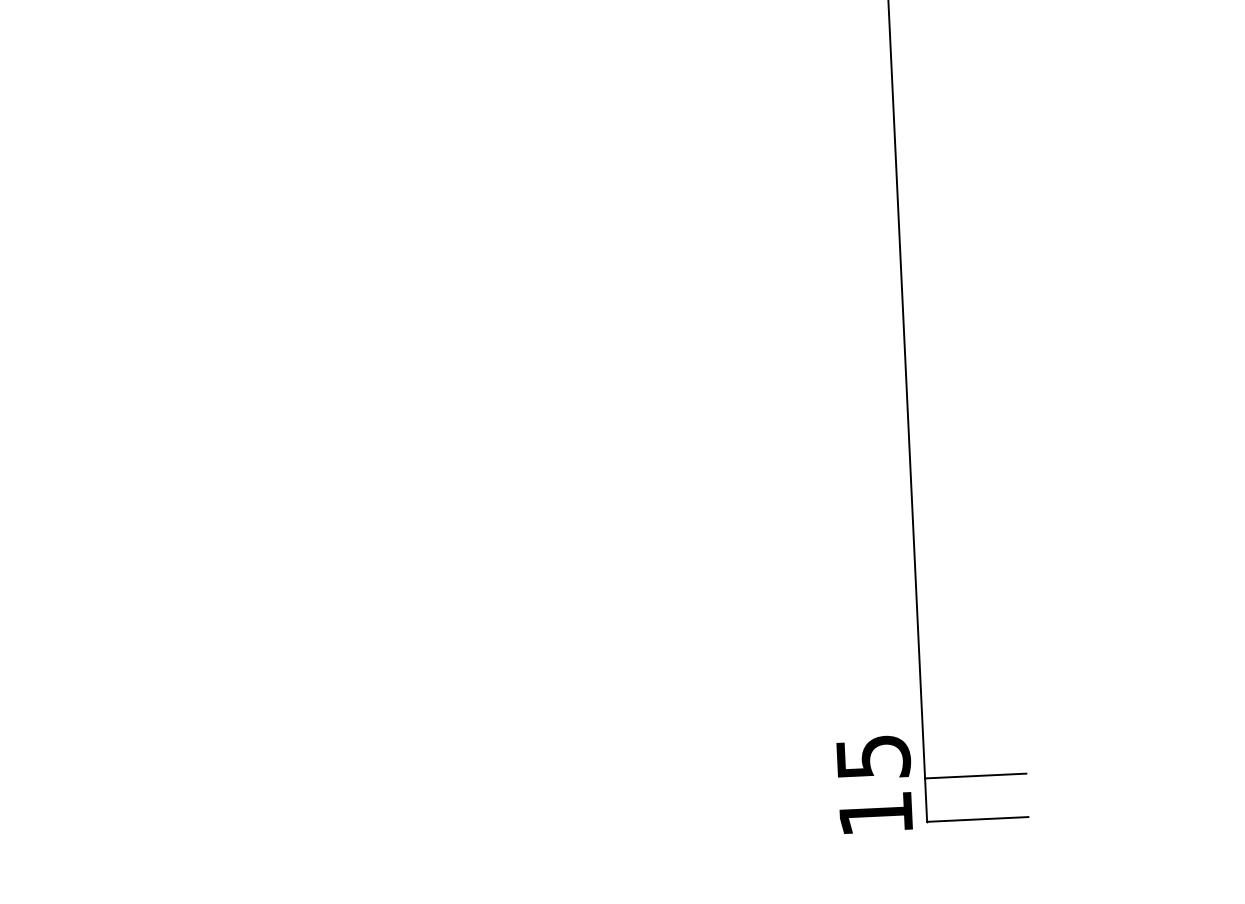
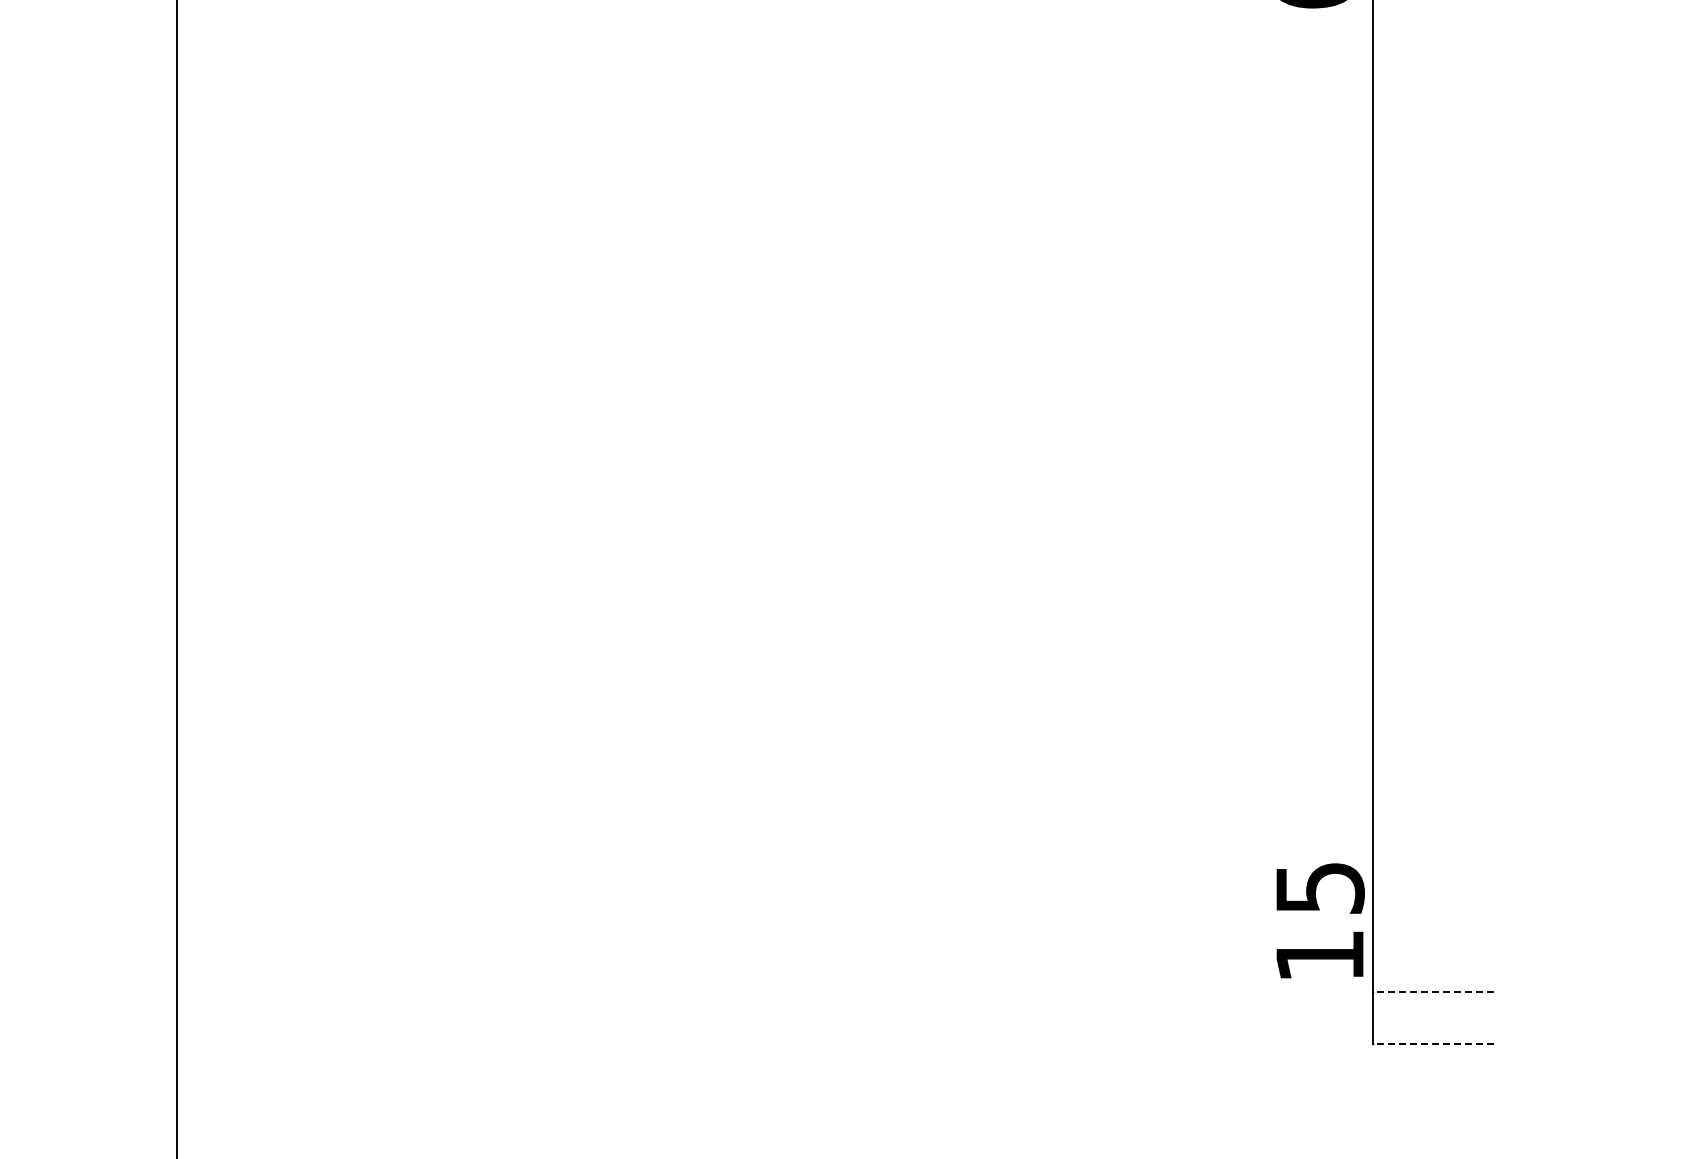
line: (975, 776) -> (1433, 992), solid -> dashed
text: (874, 784) -> (1320, 920), moved
line: (977, 819) -> (1433, 1044), solid -> dashed

